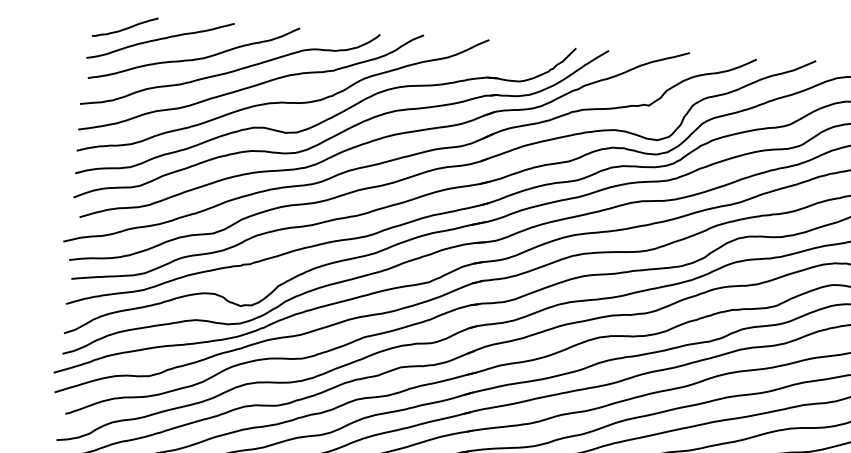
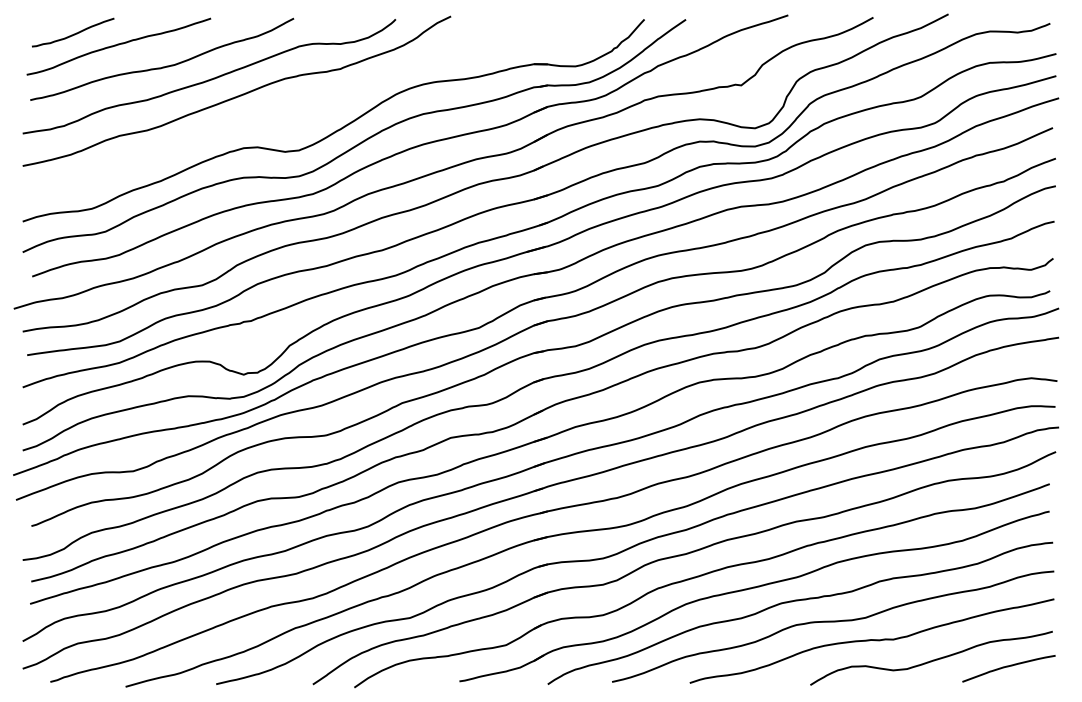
curve: (282, 102) -> (278, 113), removed

